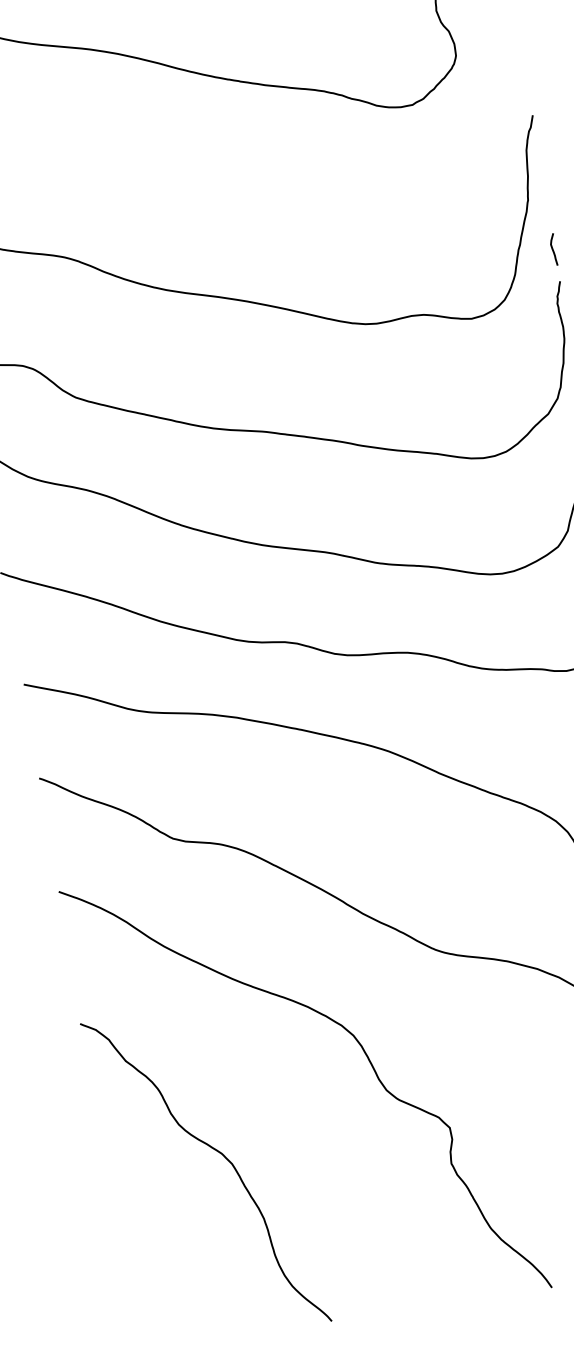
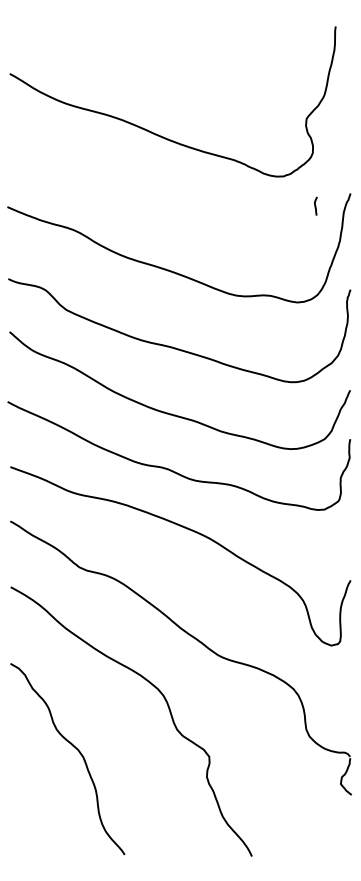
curve: (552, 248) -> (315, 205), moved

